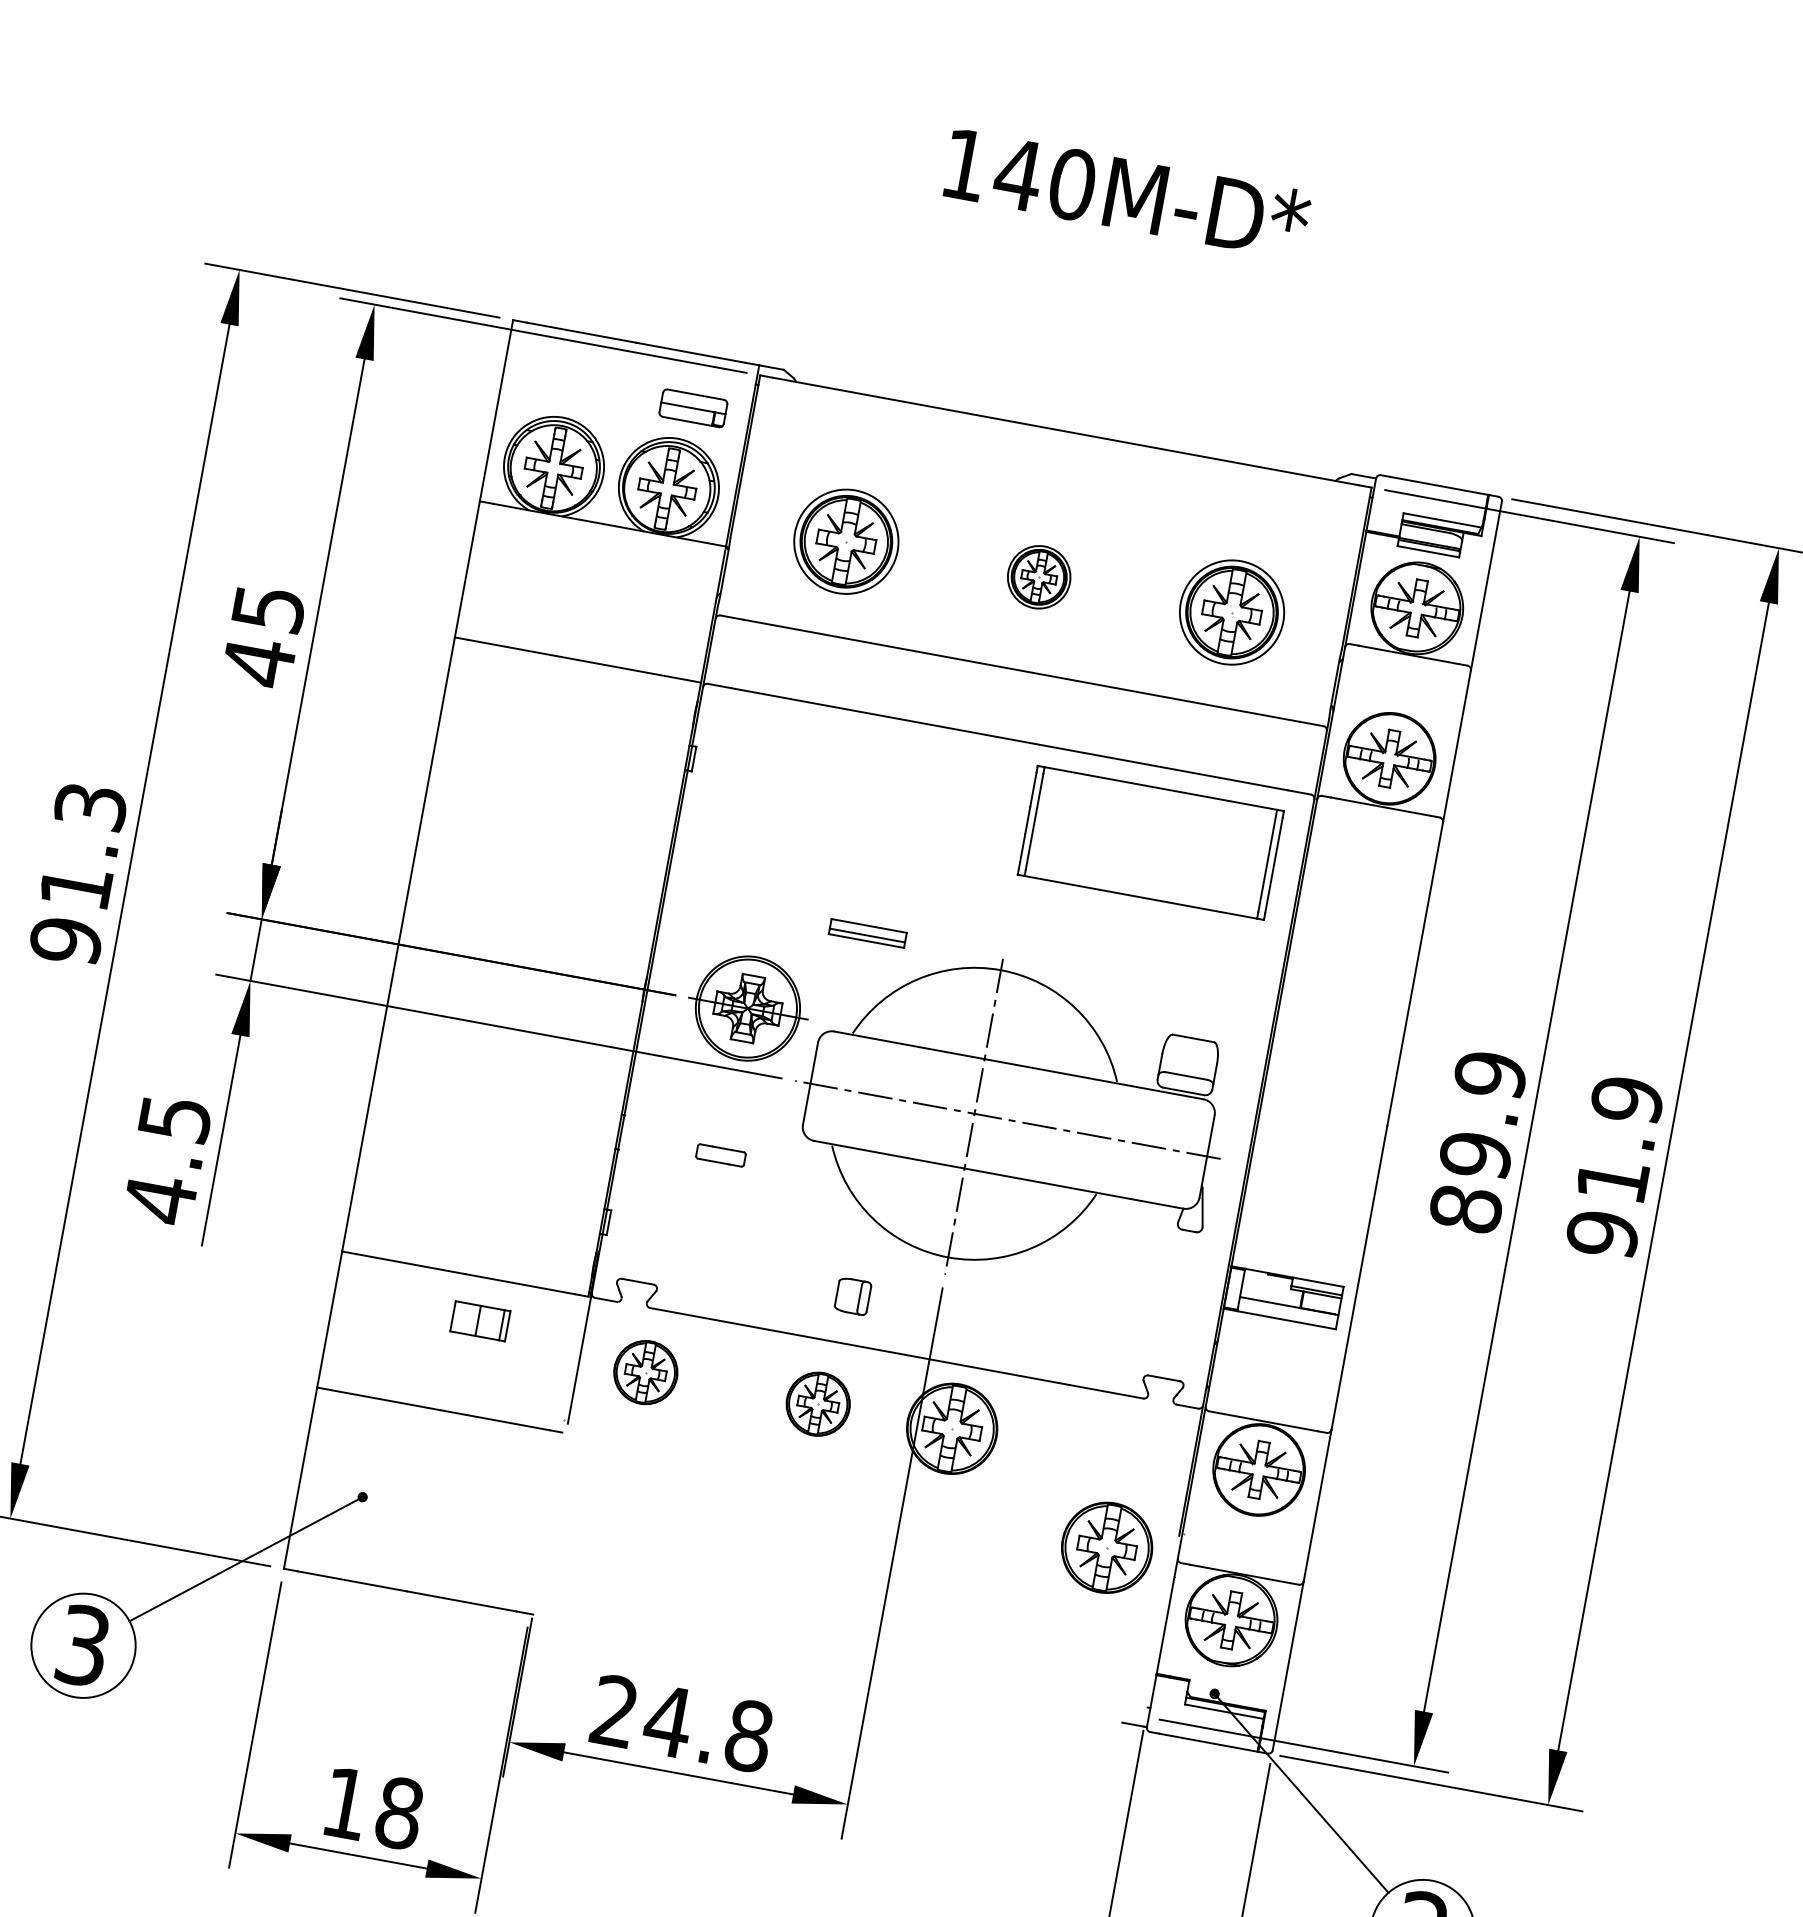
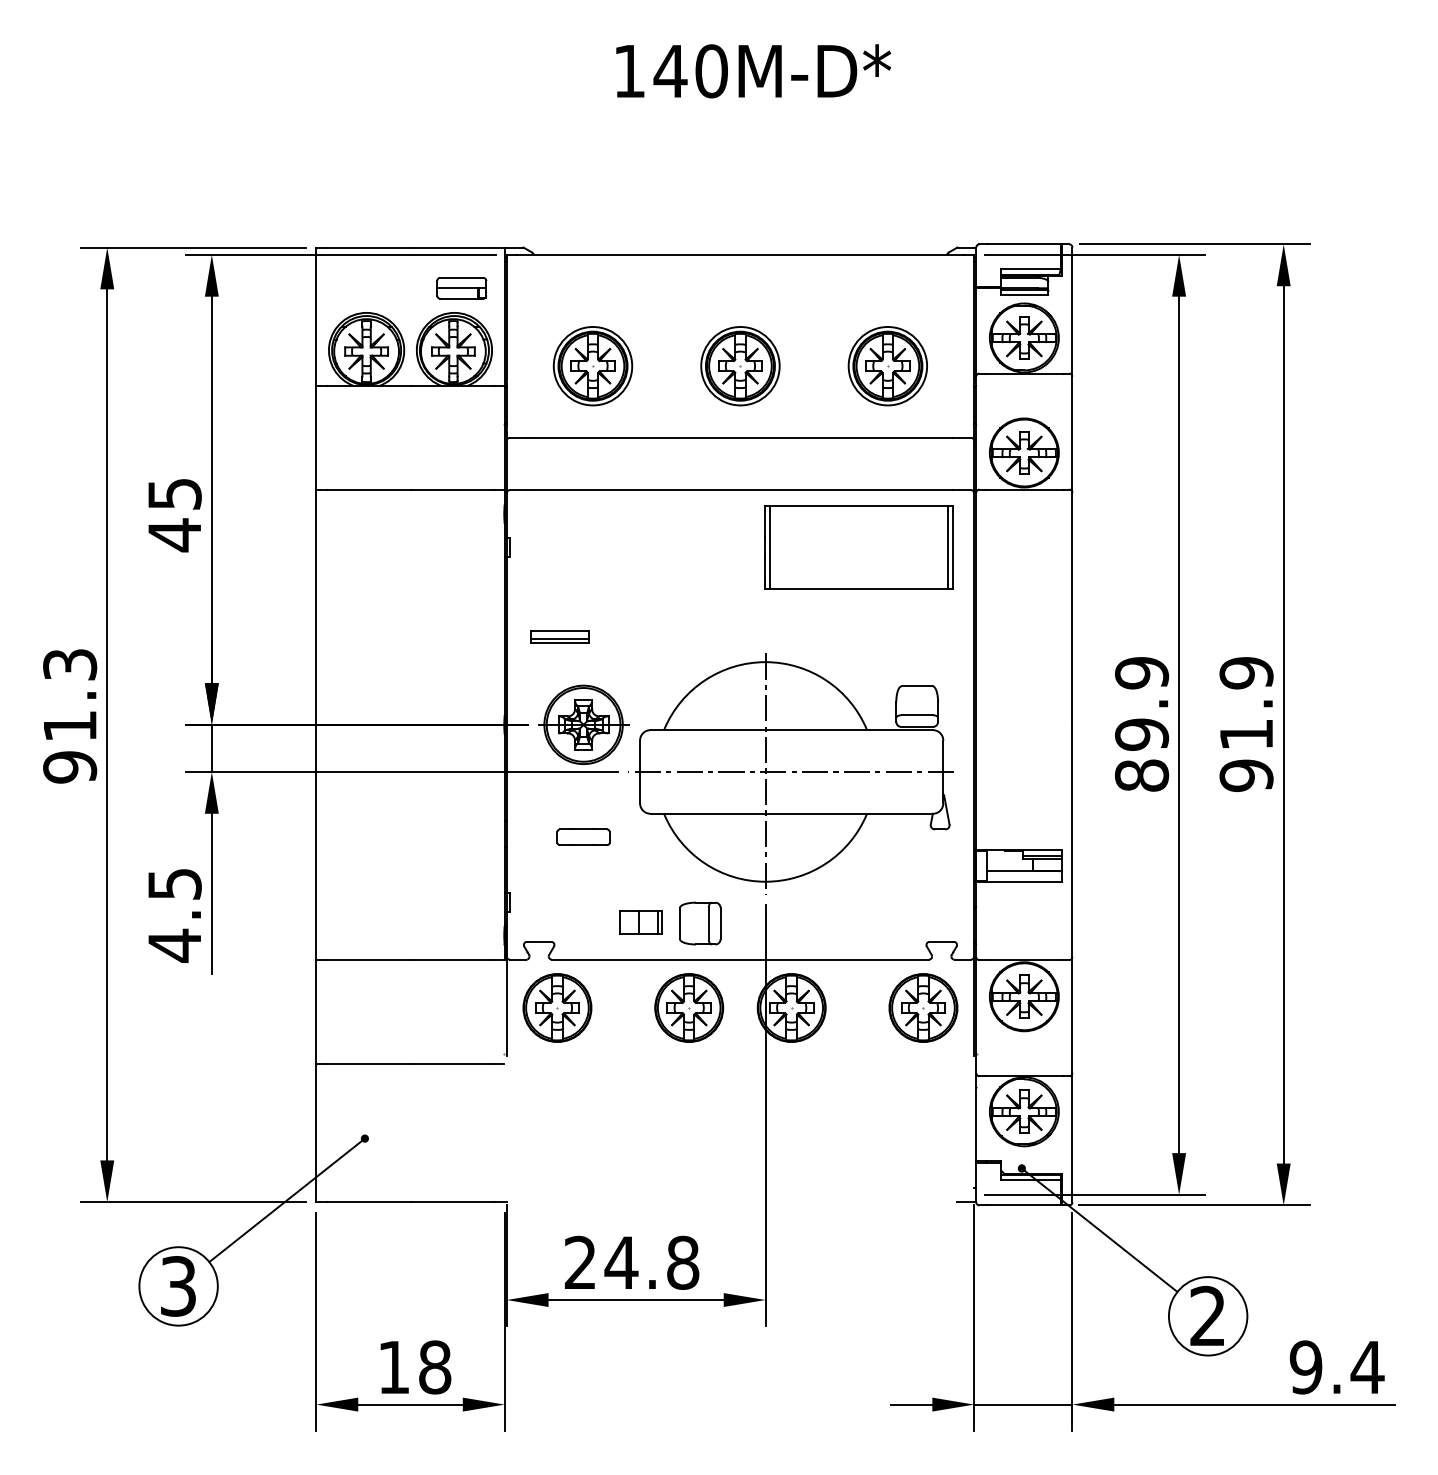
part: (1039, 577) -> (740, 366), size x1.67
part: (867, 932) -> (559, 636), moved
part: (721, 1154) -> (583, 836), size x1.43
part: (853, 1296) -> (700, 923), size x1.67
part: (479, 1321) -> (640, 922), moved
part: (645, 1371) -> (557, 1007), size x1.43
part: (818, 1403) -> (689, 1007), size x1.43
part: (1107, 1547) -> (923, 1007), moved

